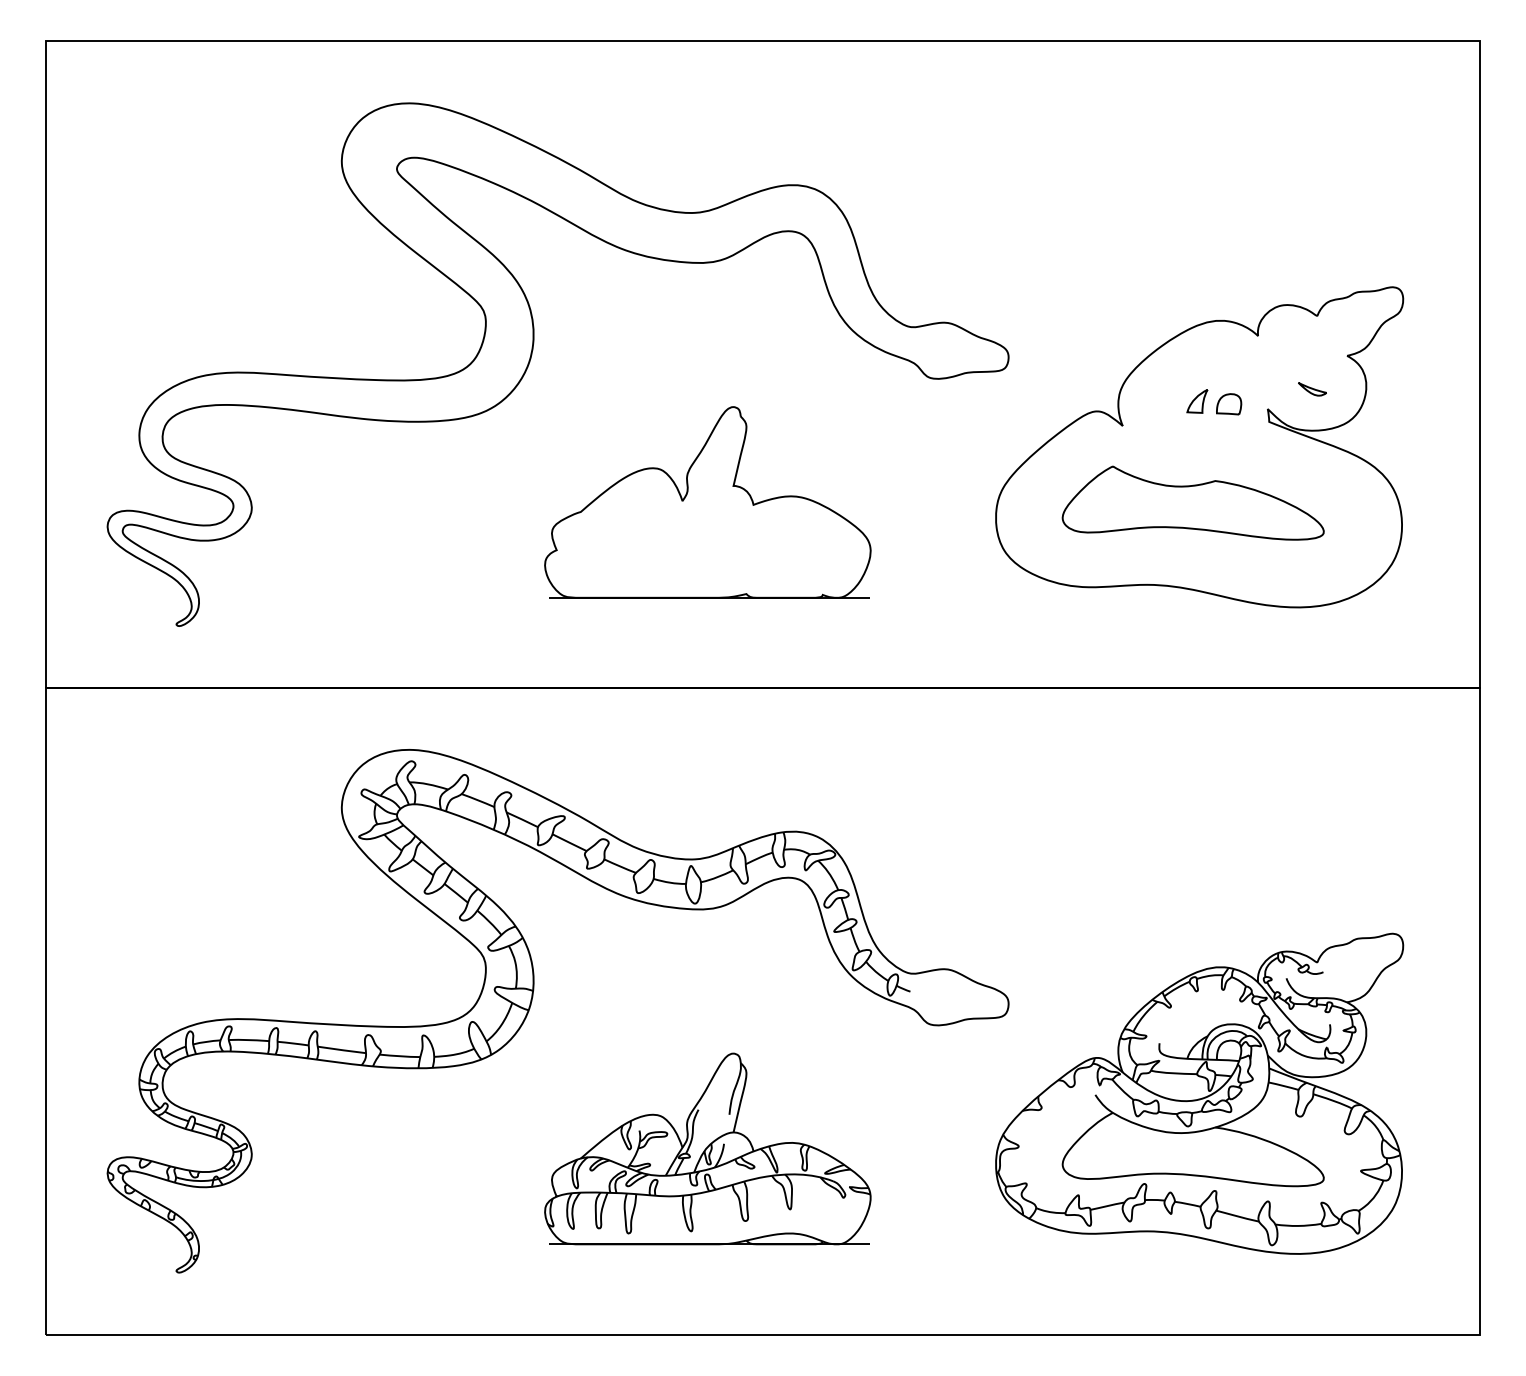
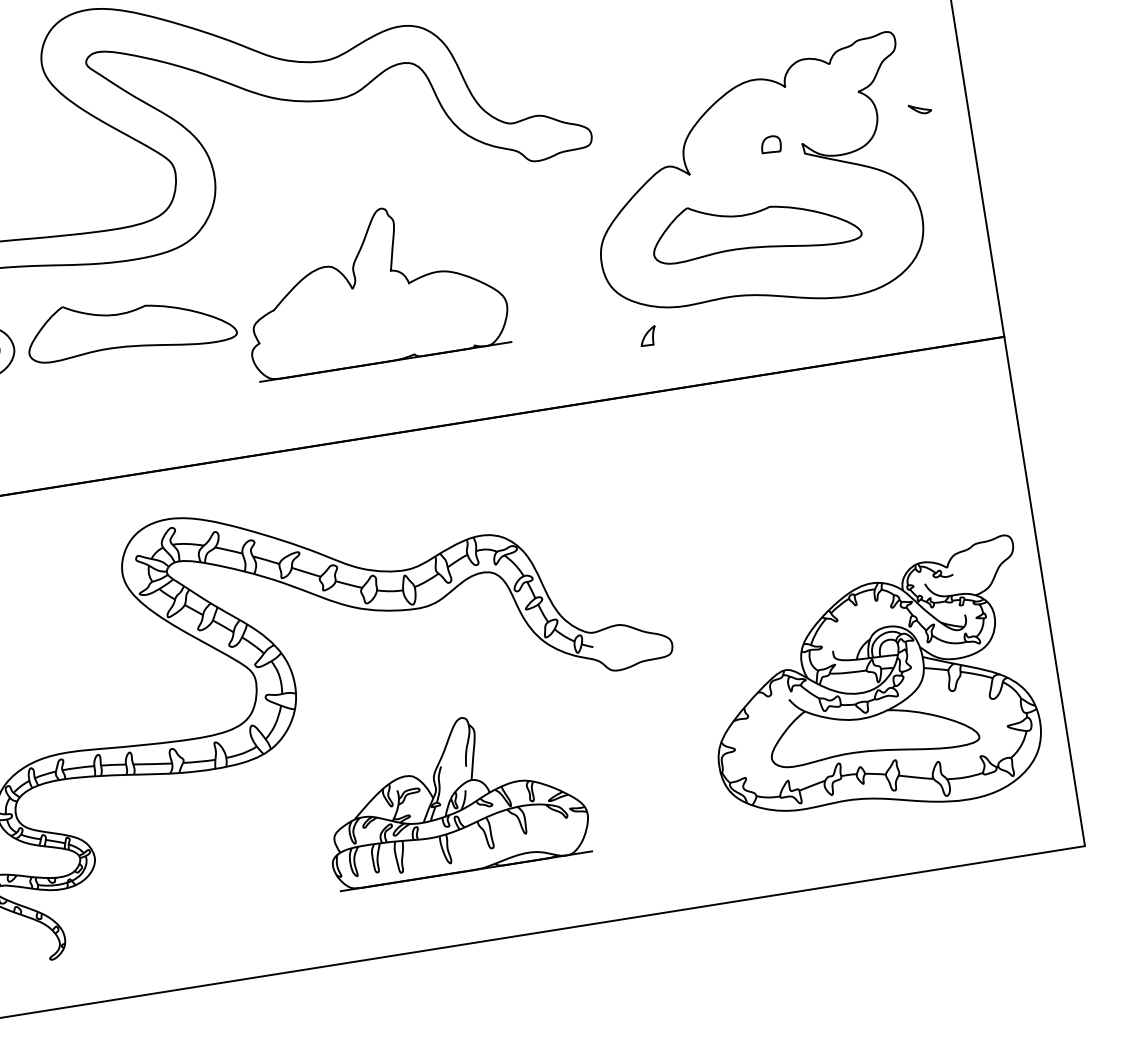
part: (1312, 389) -> (920, 109), moved
part: (1197, 401) -> (648, 336), moved
part: (399, 502) -> (129, 325), added
part: (1199, 1093) -> (870, 685), moved

